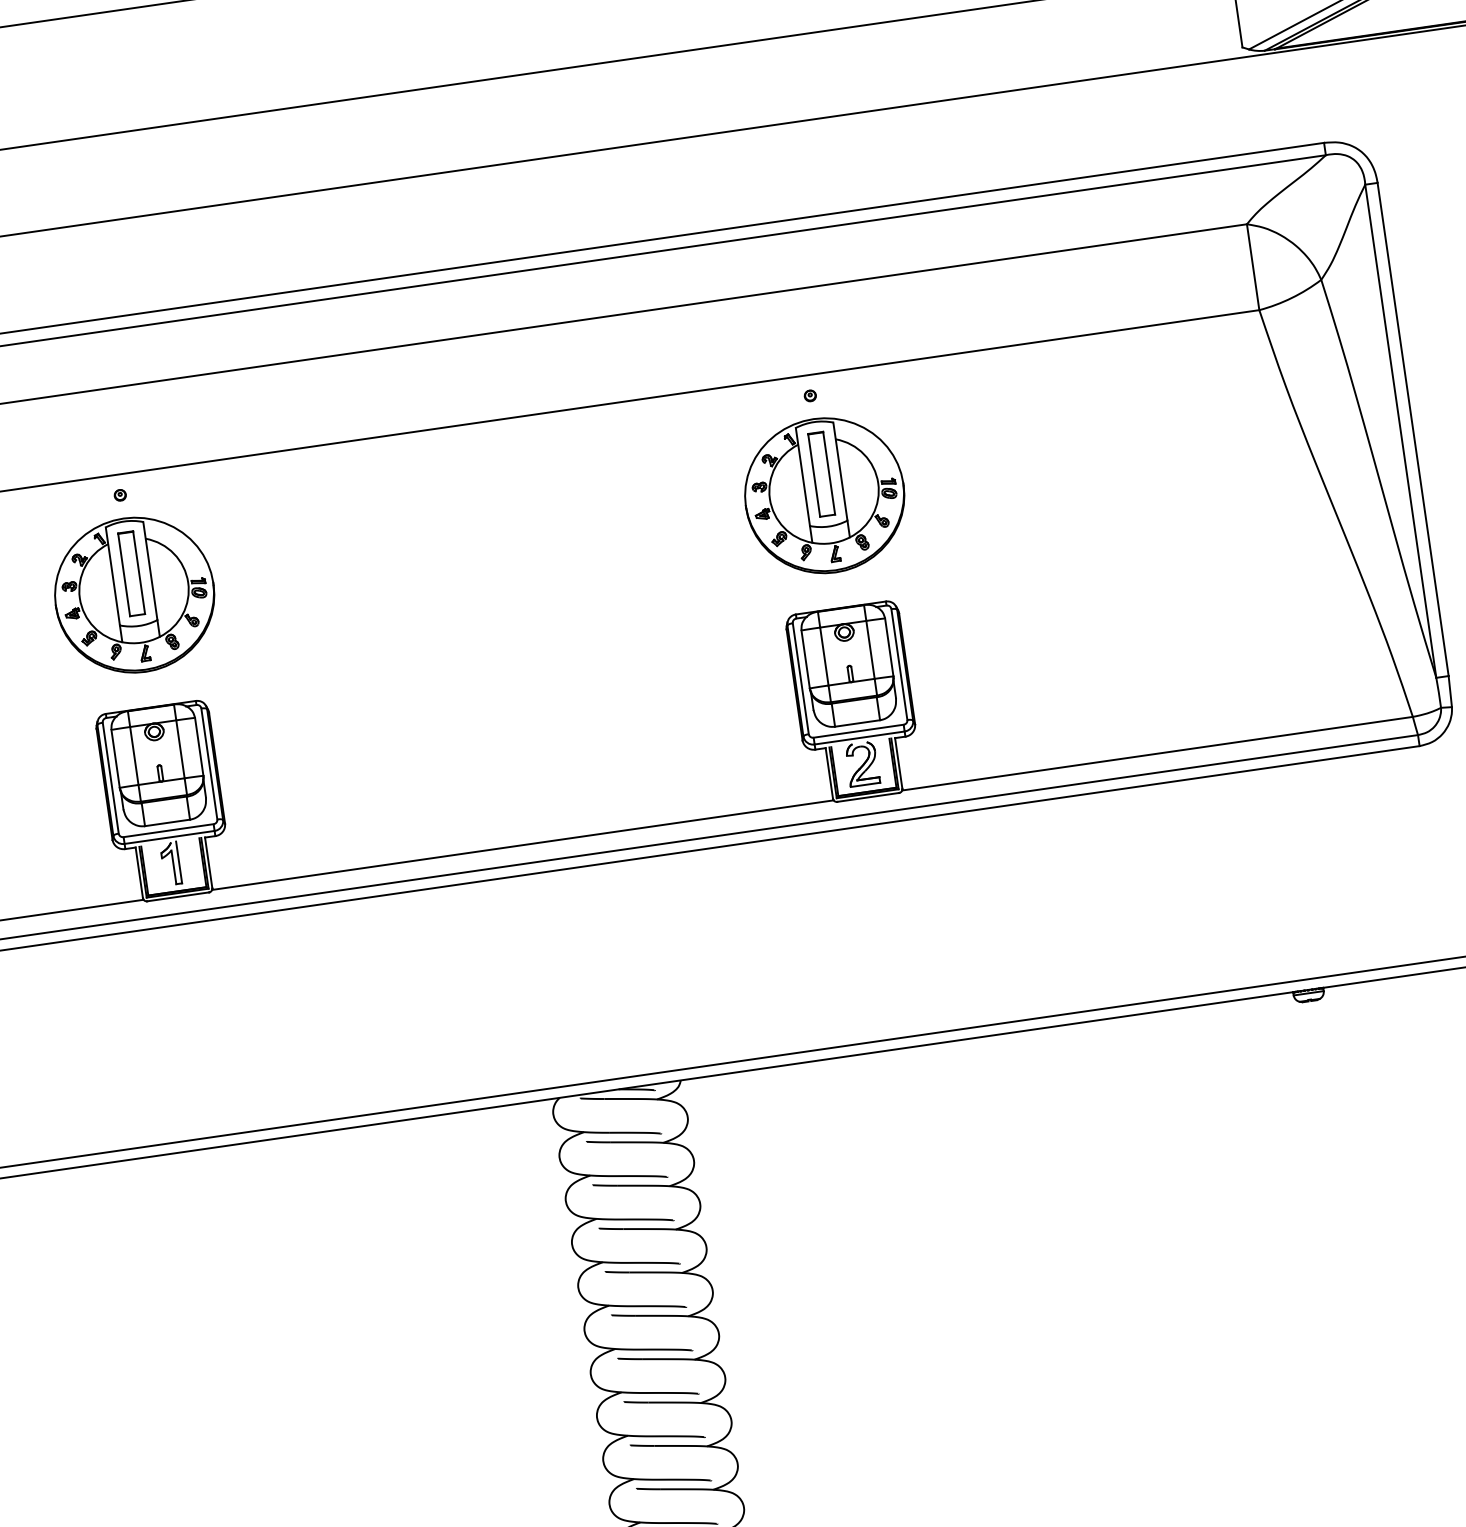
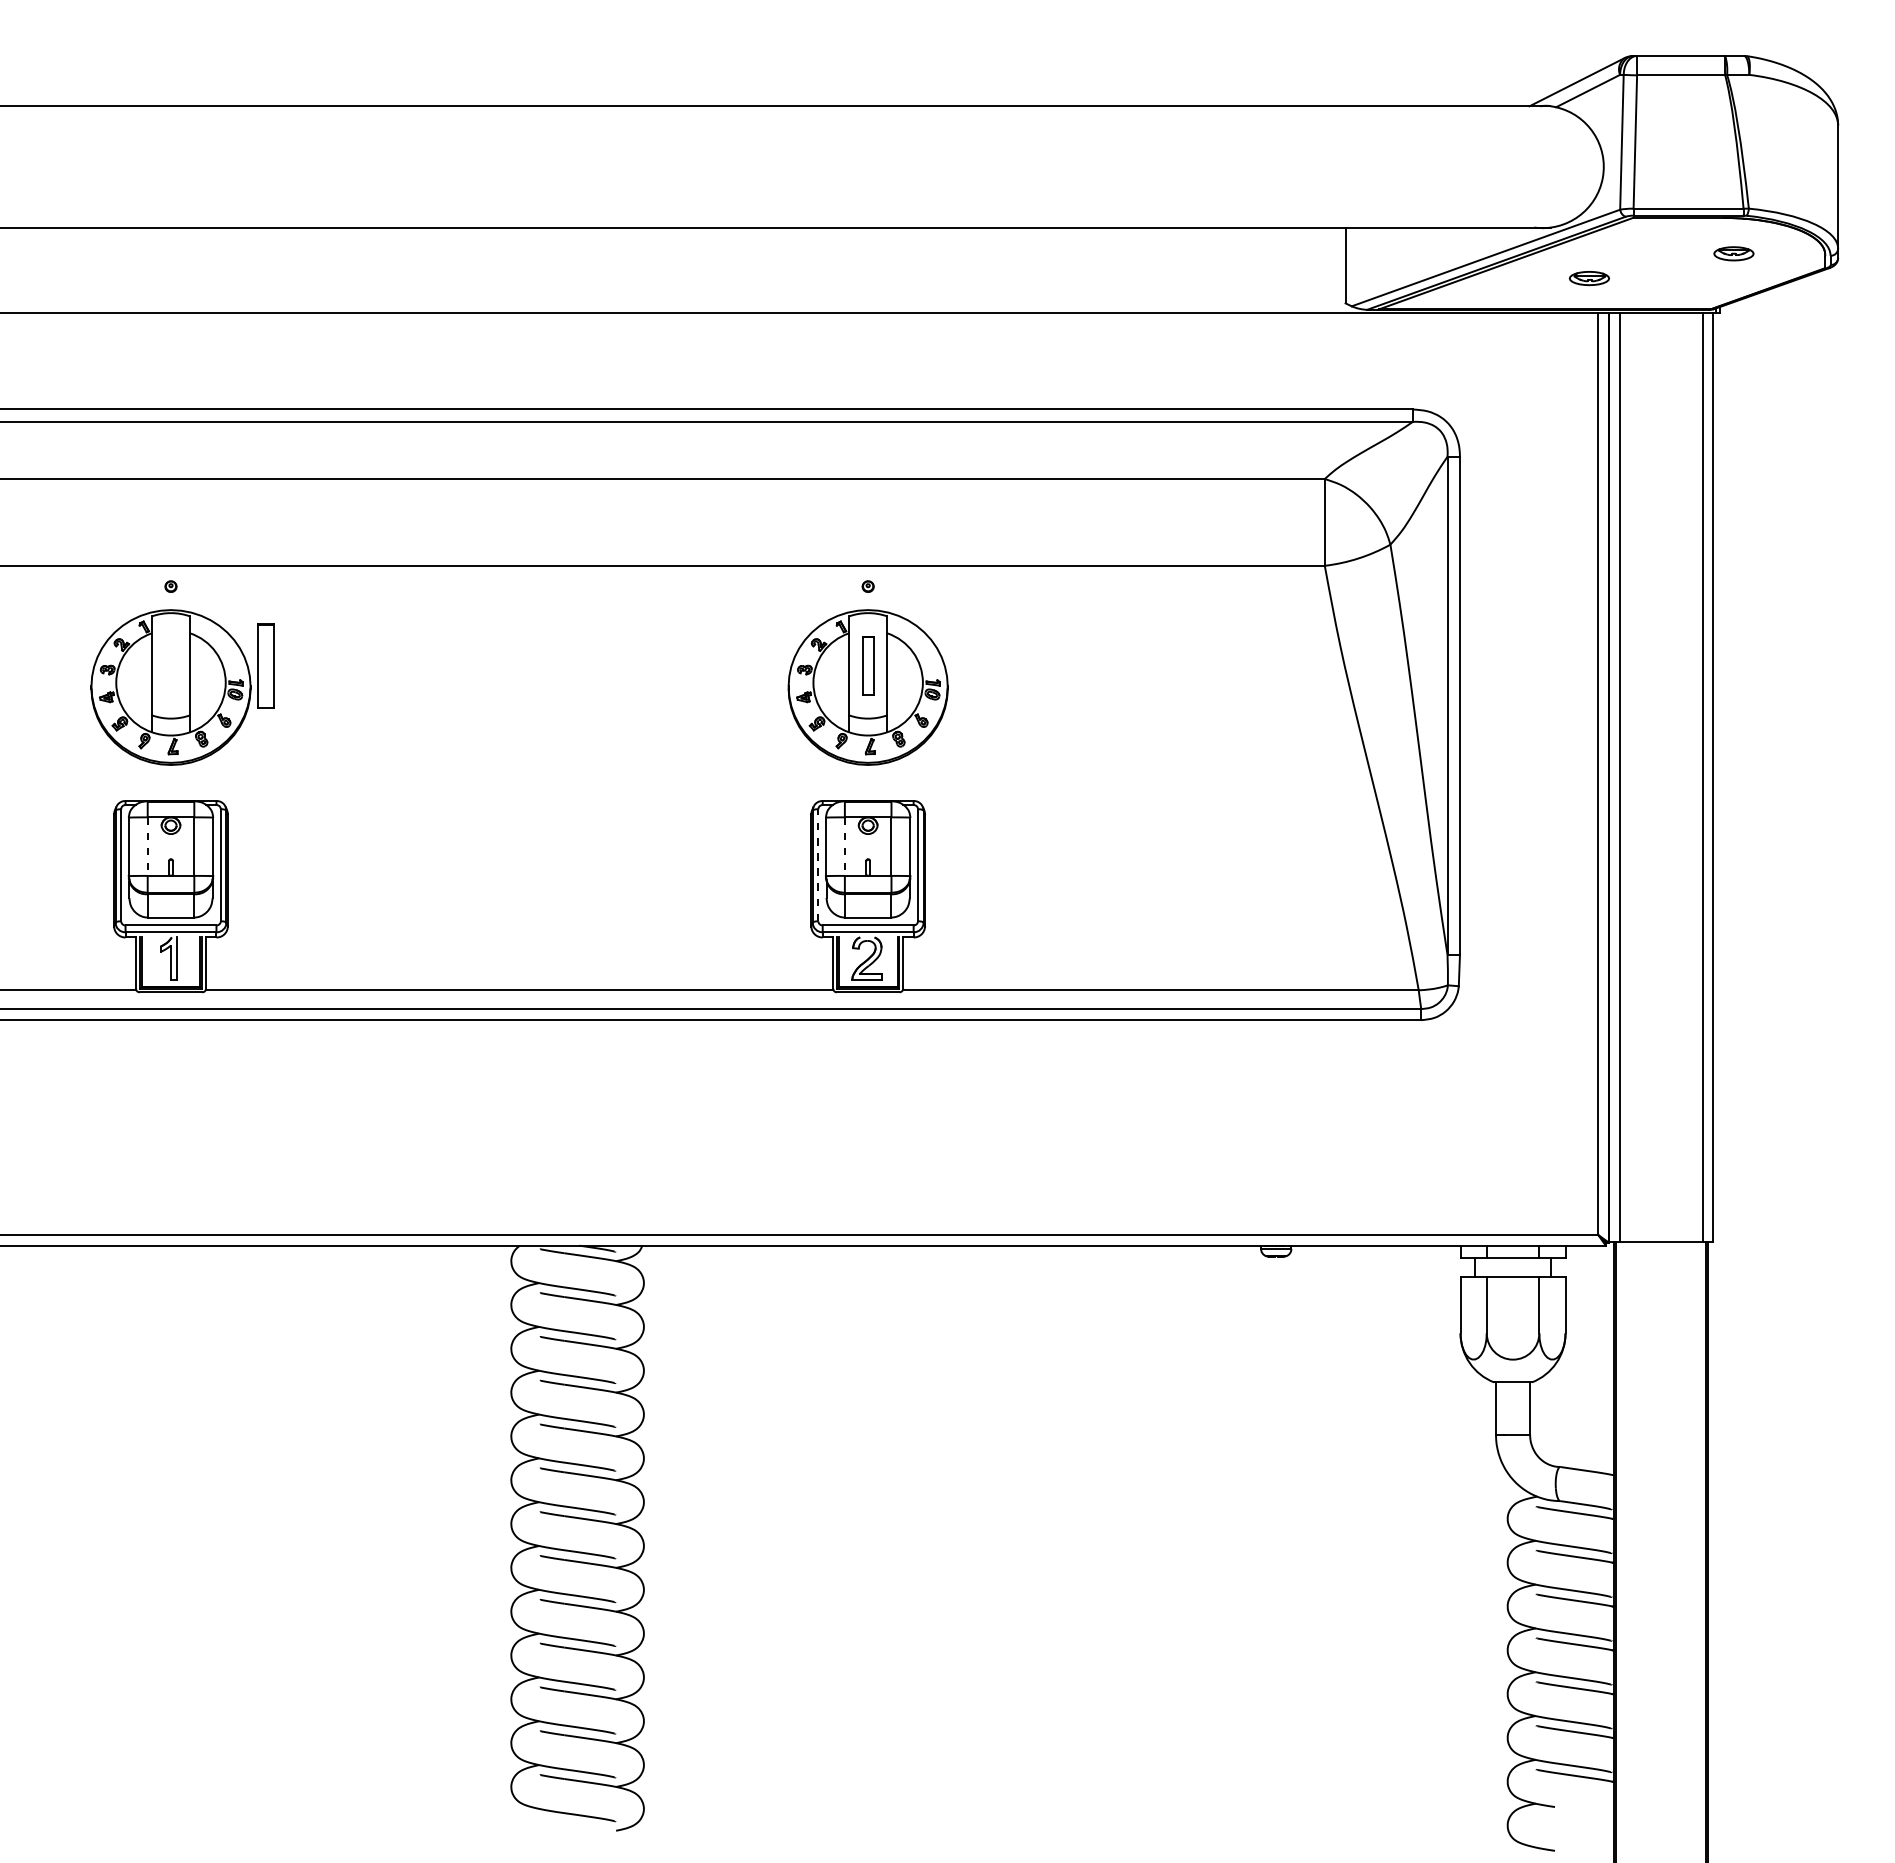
part: (821, 473) -> (868, 665), size x0.7
part: (131, 573) -> (265, 665), moved
line: (824, 657) -> (844, 847), solid -> dashed
line: (800, 677) -> (818, 864), solid -> dashed
line: (134, 756) -> (147, 847), solid -> dashed

